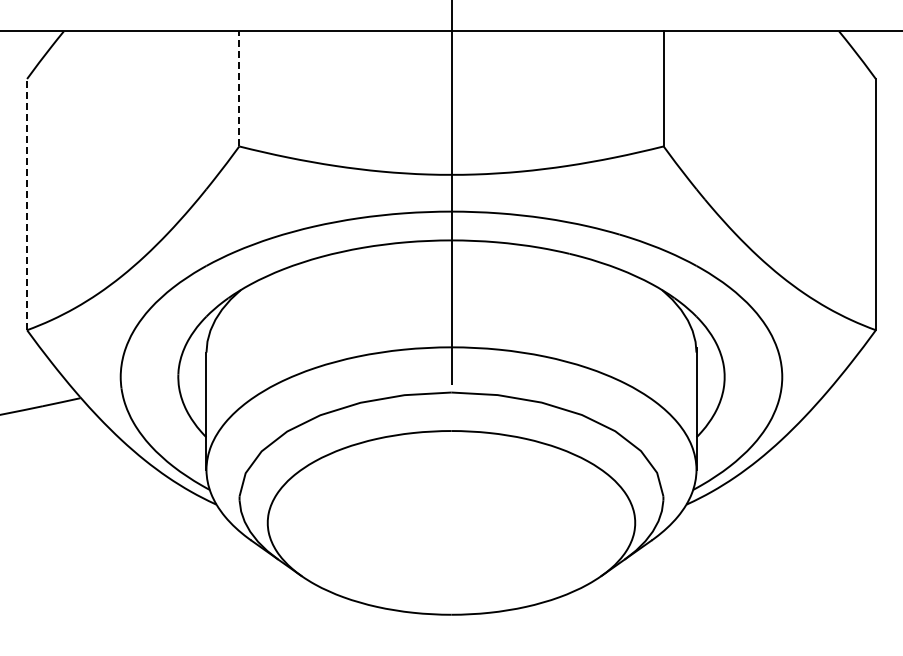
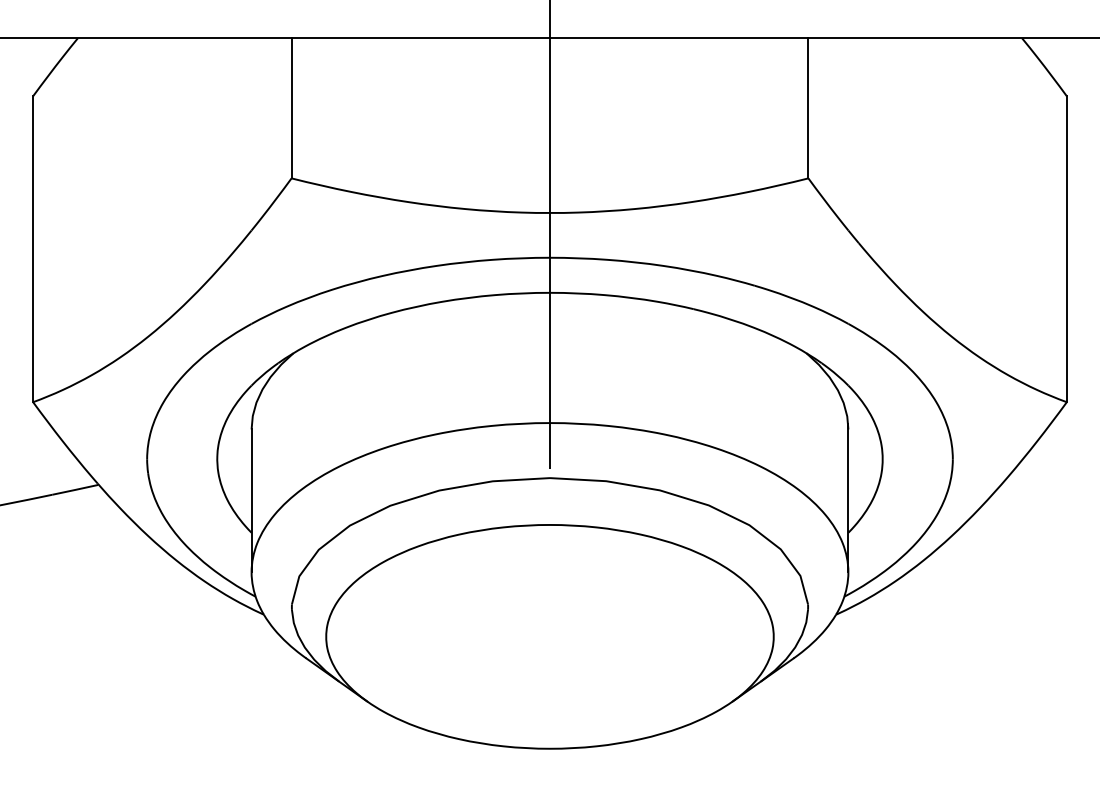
line: (239, 88) -> (291, 107), dashed -> solid
line: (27, 204) -> (33, 249), dashed -> solid

